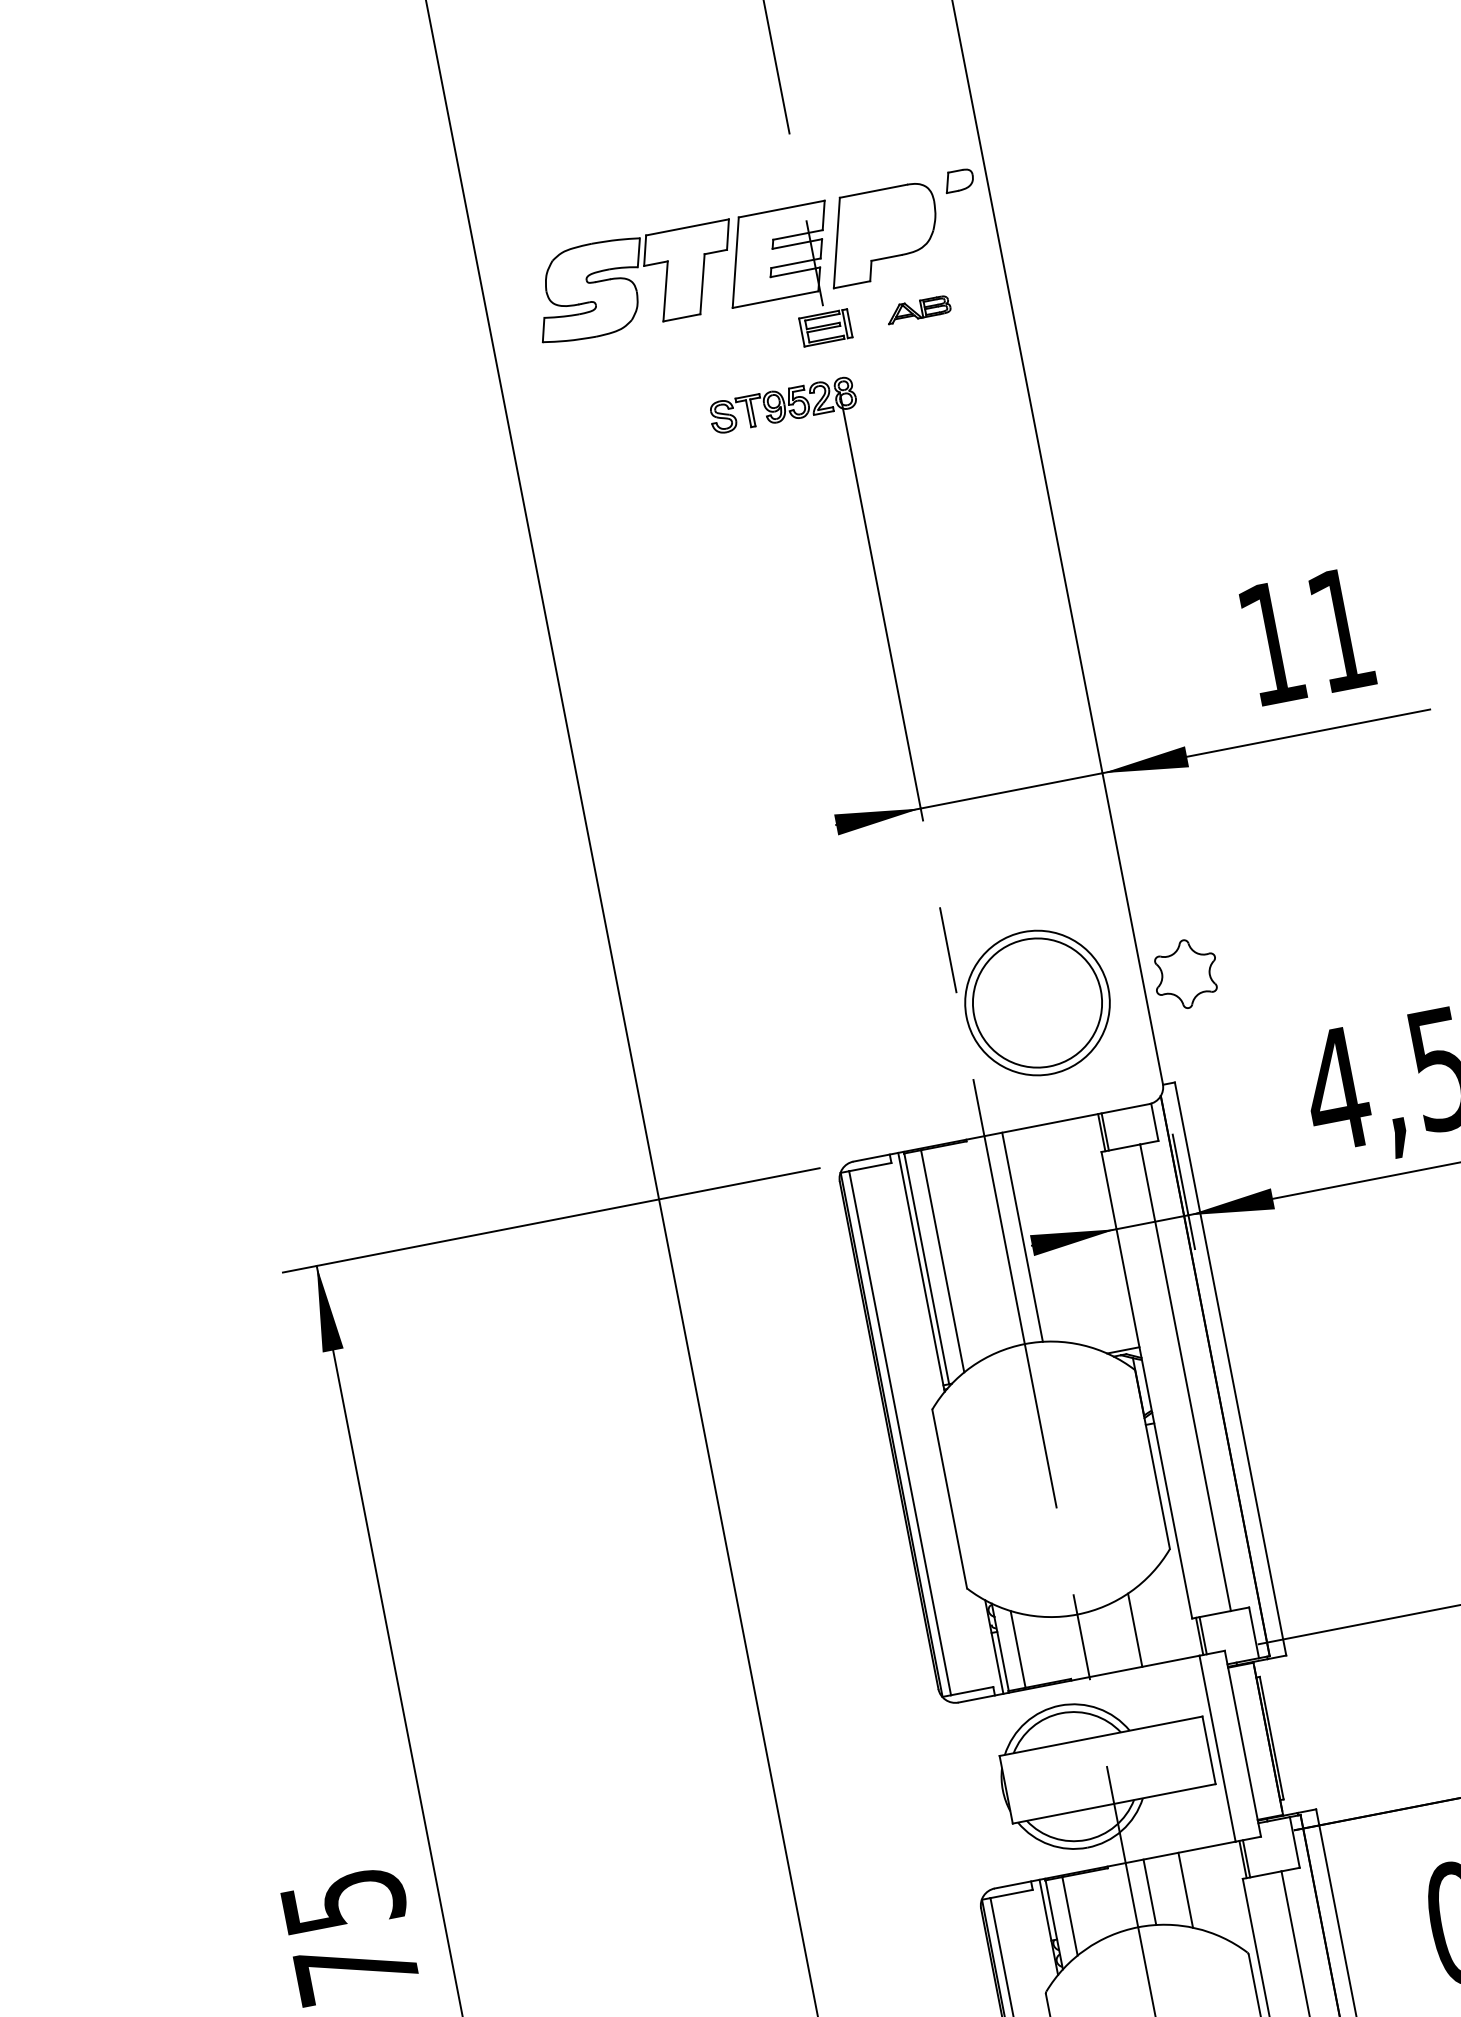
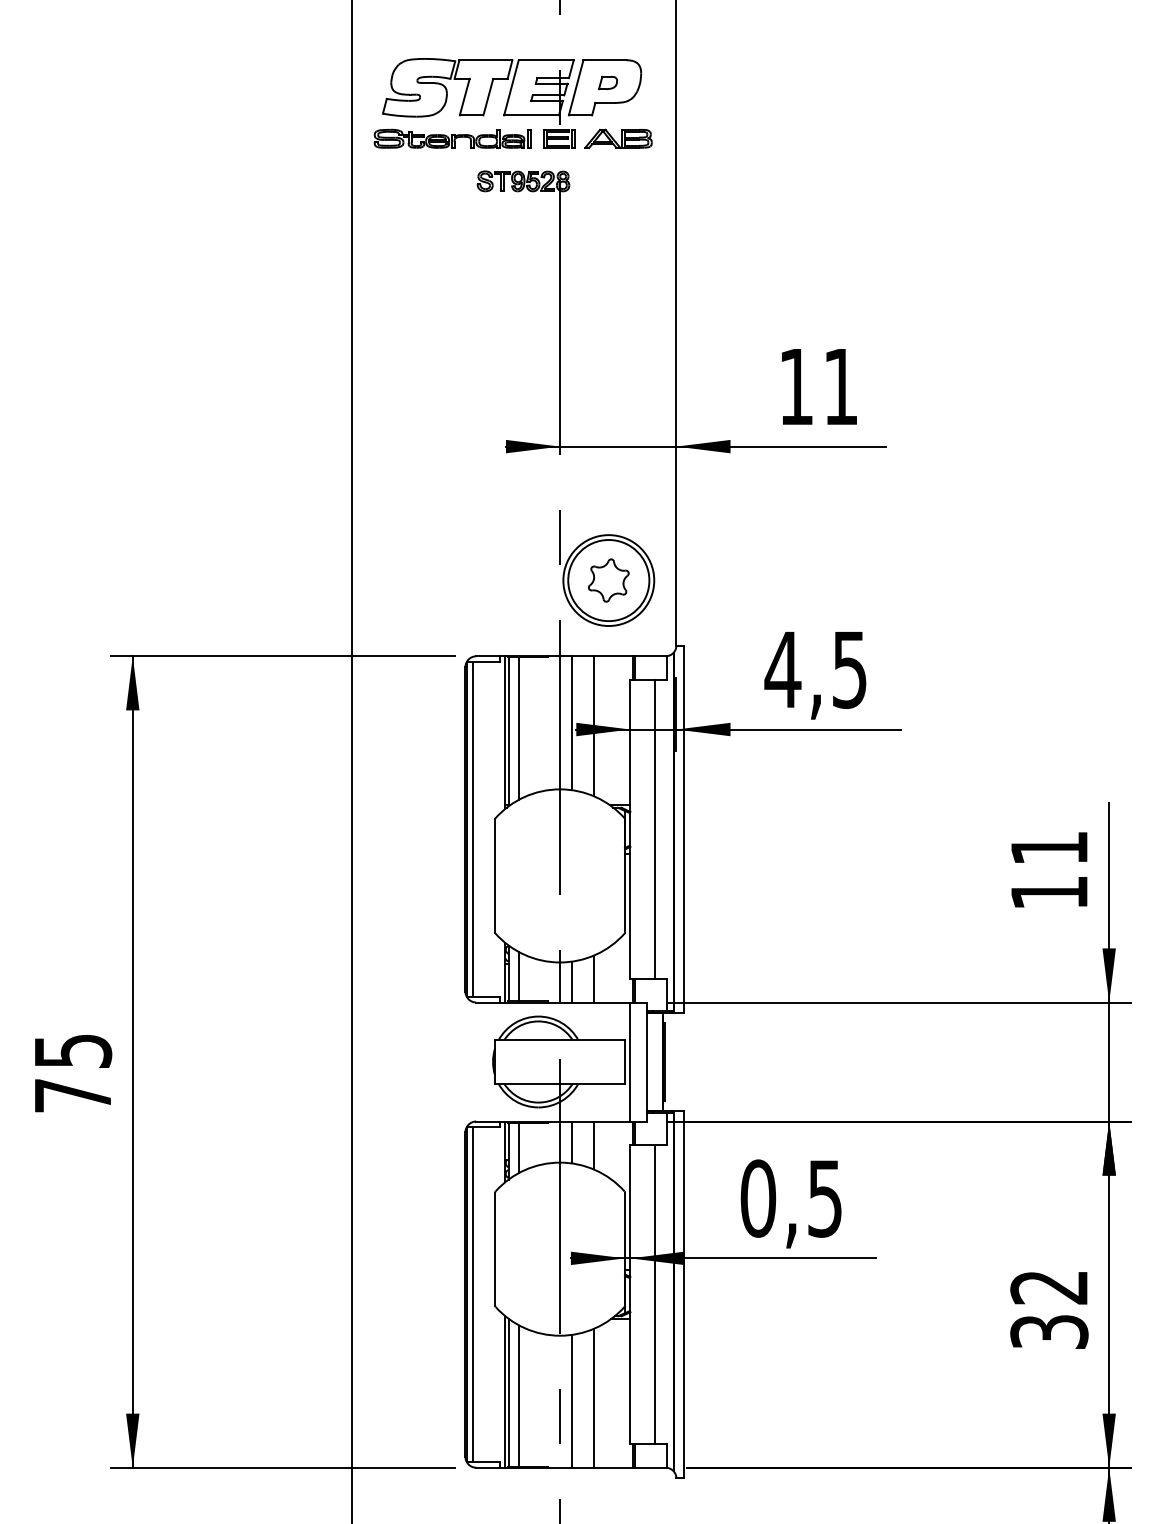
part: (958, 180) -> (607, 82), moved
part: (918, 309) -> (618, 138), size x1.67
part: (659, 359) -> (452, 138), added
part: (1185, 974) -> (608, 580), moved
line: (1057, 1235) -> (593, 726), added
line: (1100, 1640) -> (571, 981), added

